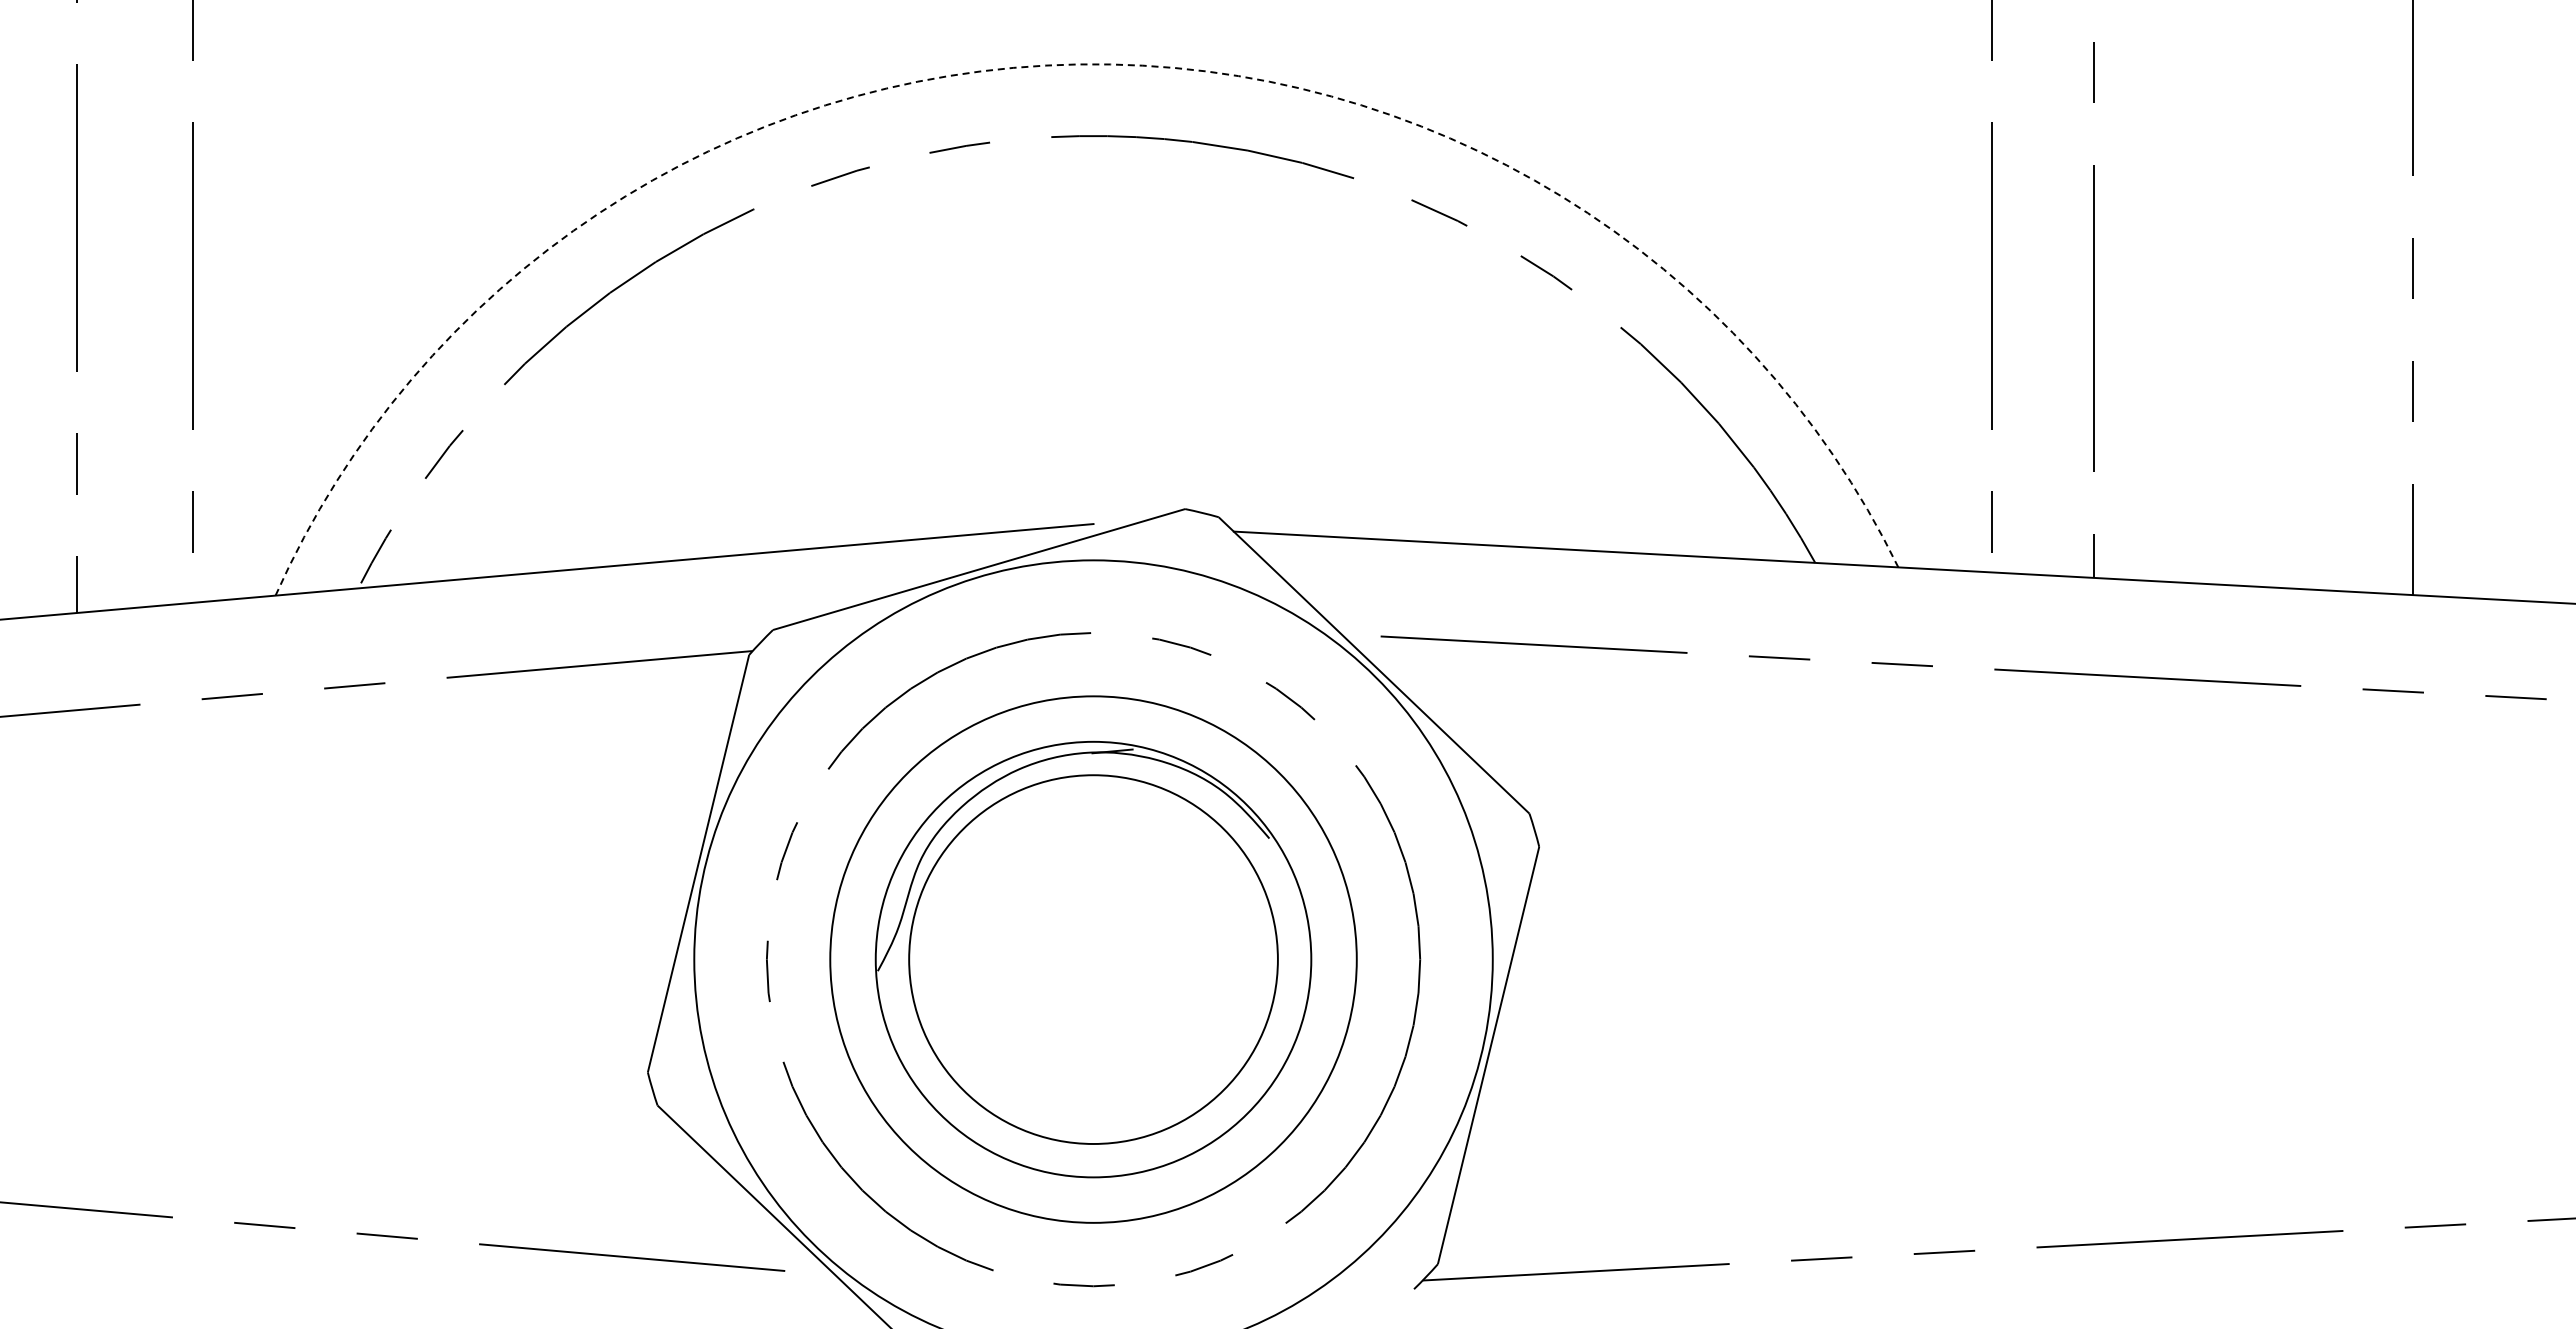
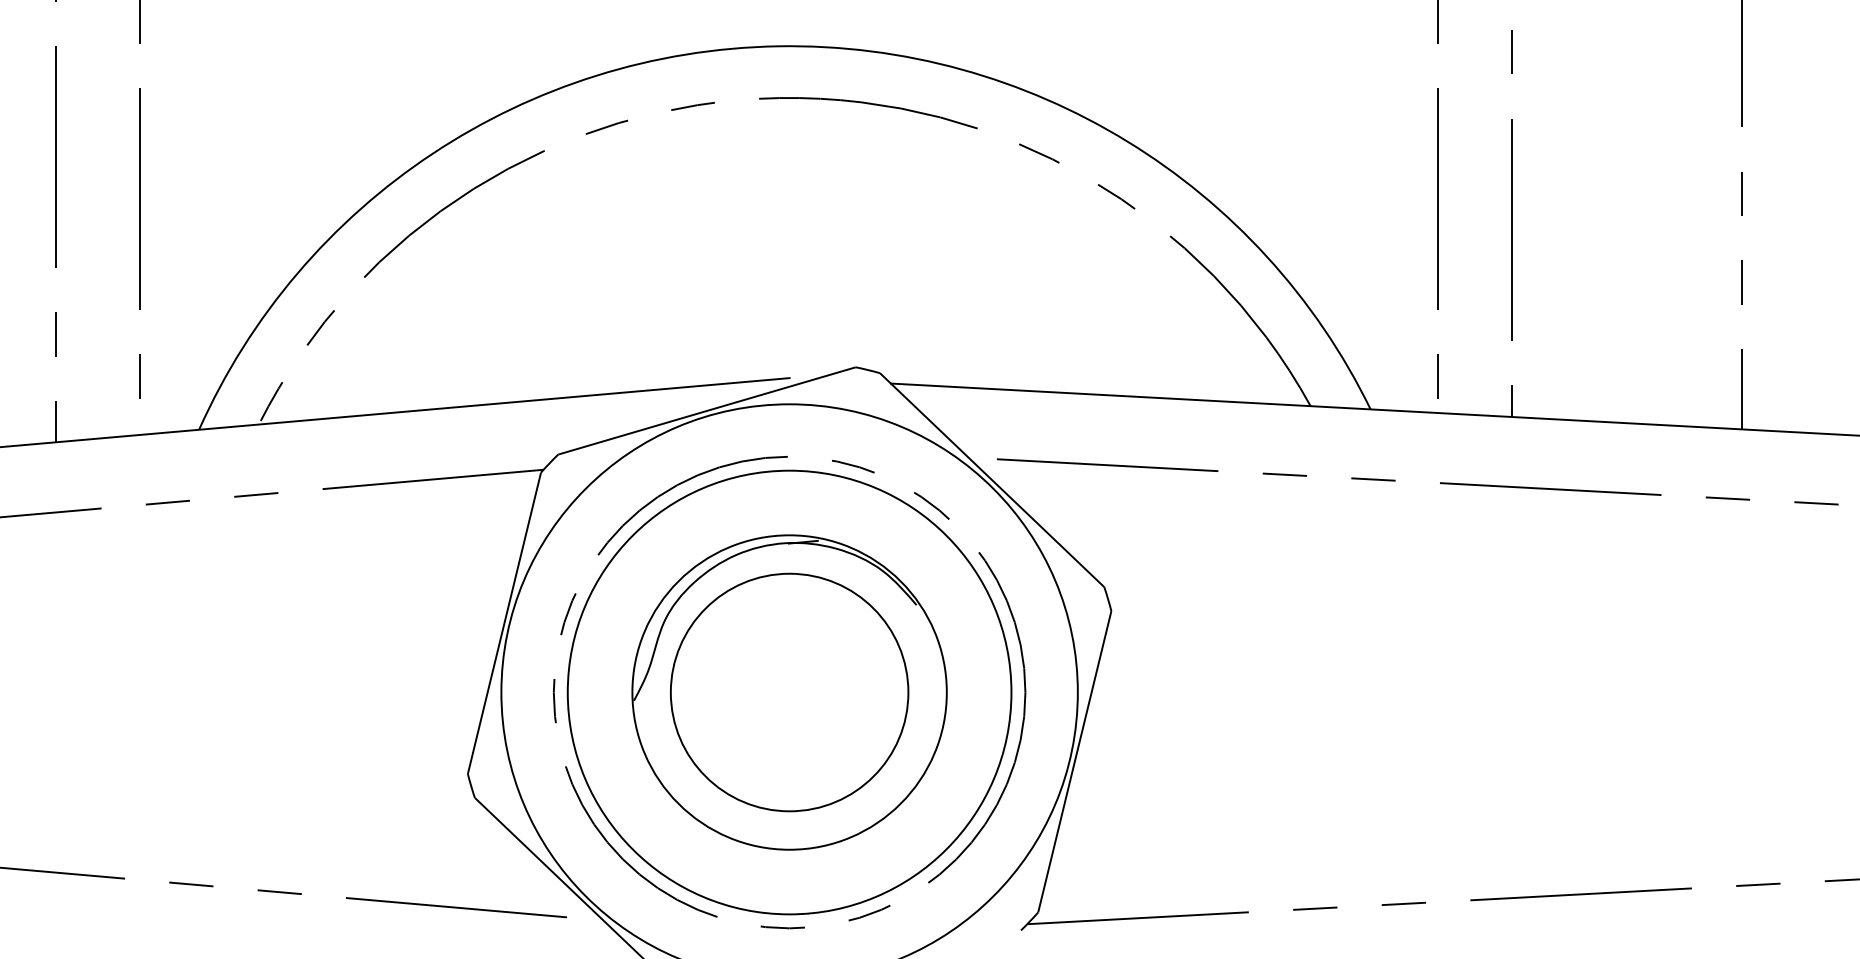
arc: (1077, 64) -> (778, 46), dashed -> solid
circle: (1093, 959) -> (789, 692), size x0.62
circle: (1093, 959) -> (789, 692), size x1.67

